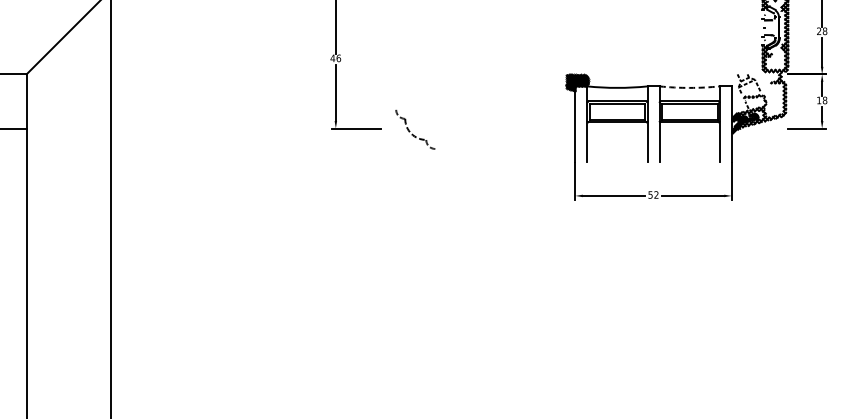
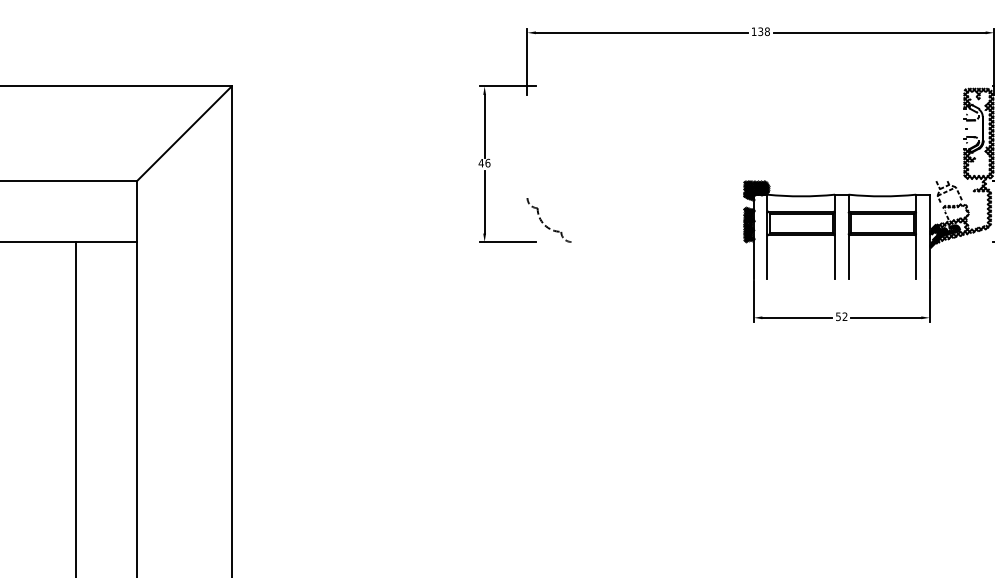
arc: (689, 88) -> (882, 196), dashed -> solid
hatch: (570, 112) -> (748, 224), added
part: (414, 129) -> (548, 220), moved

